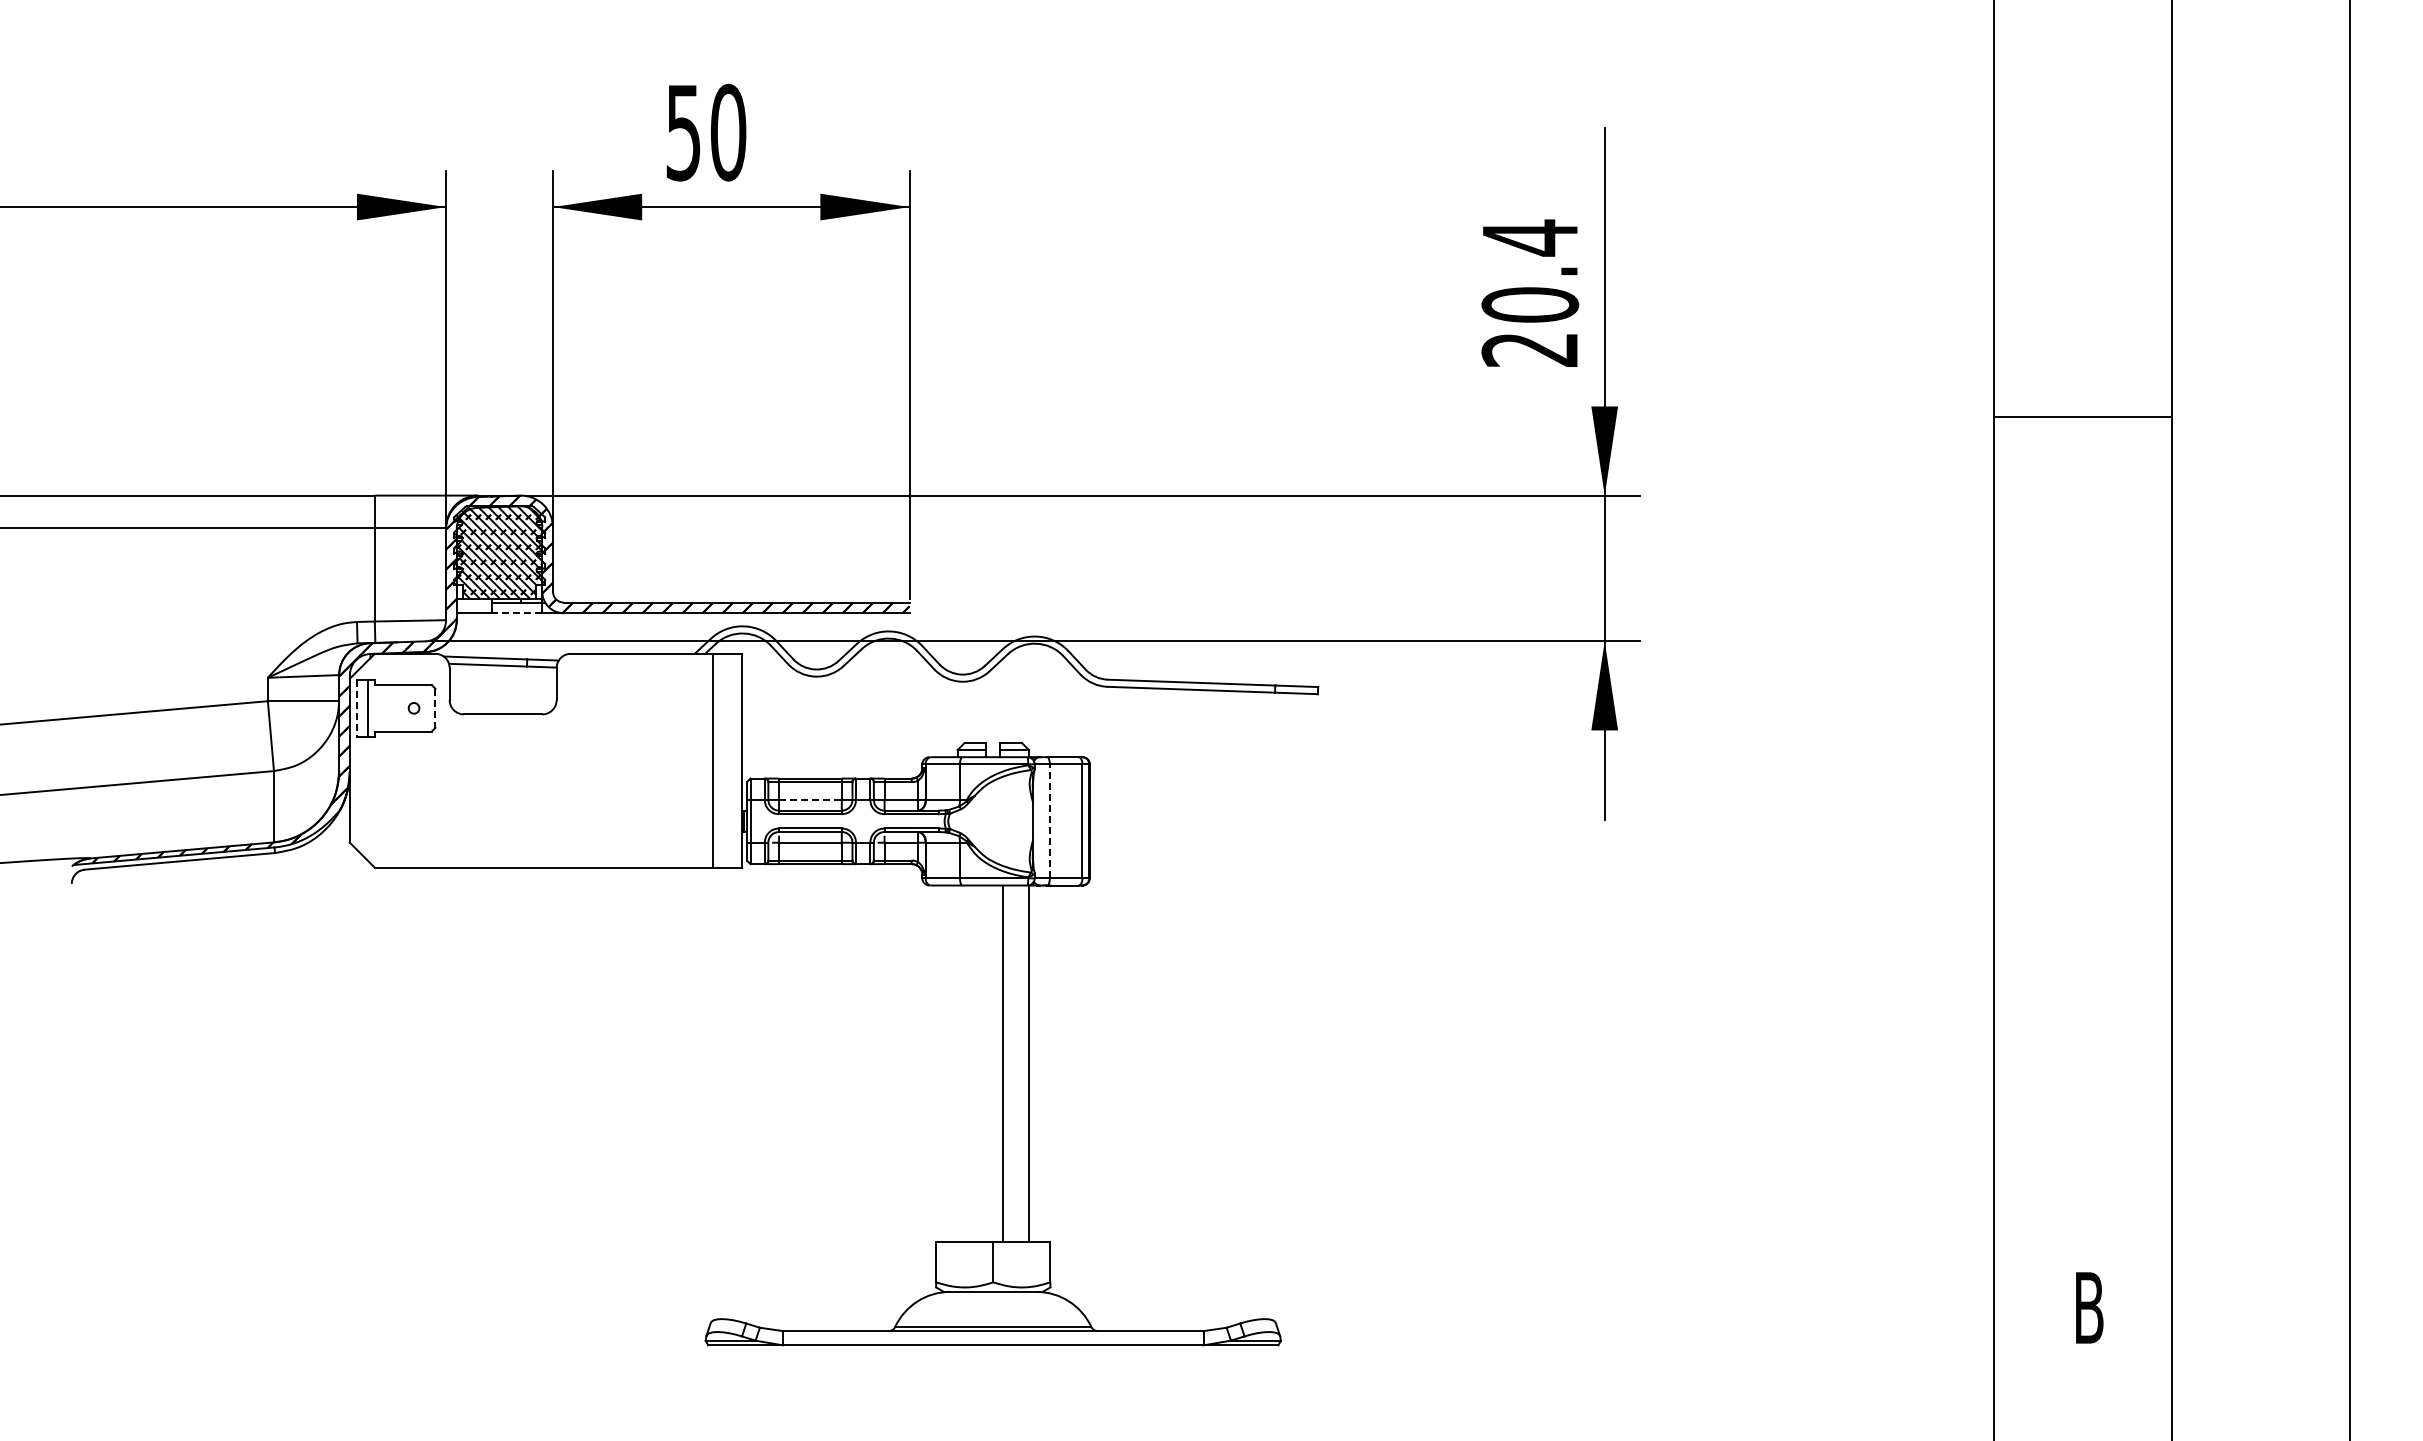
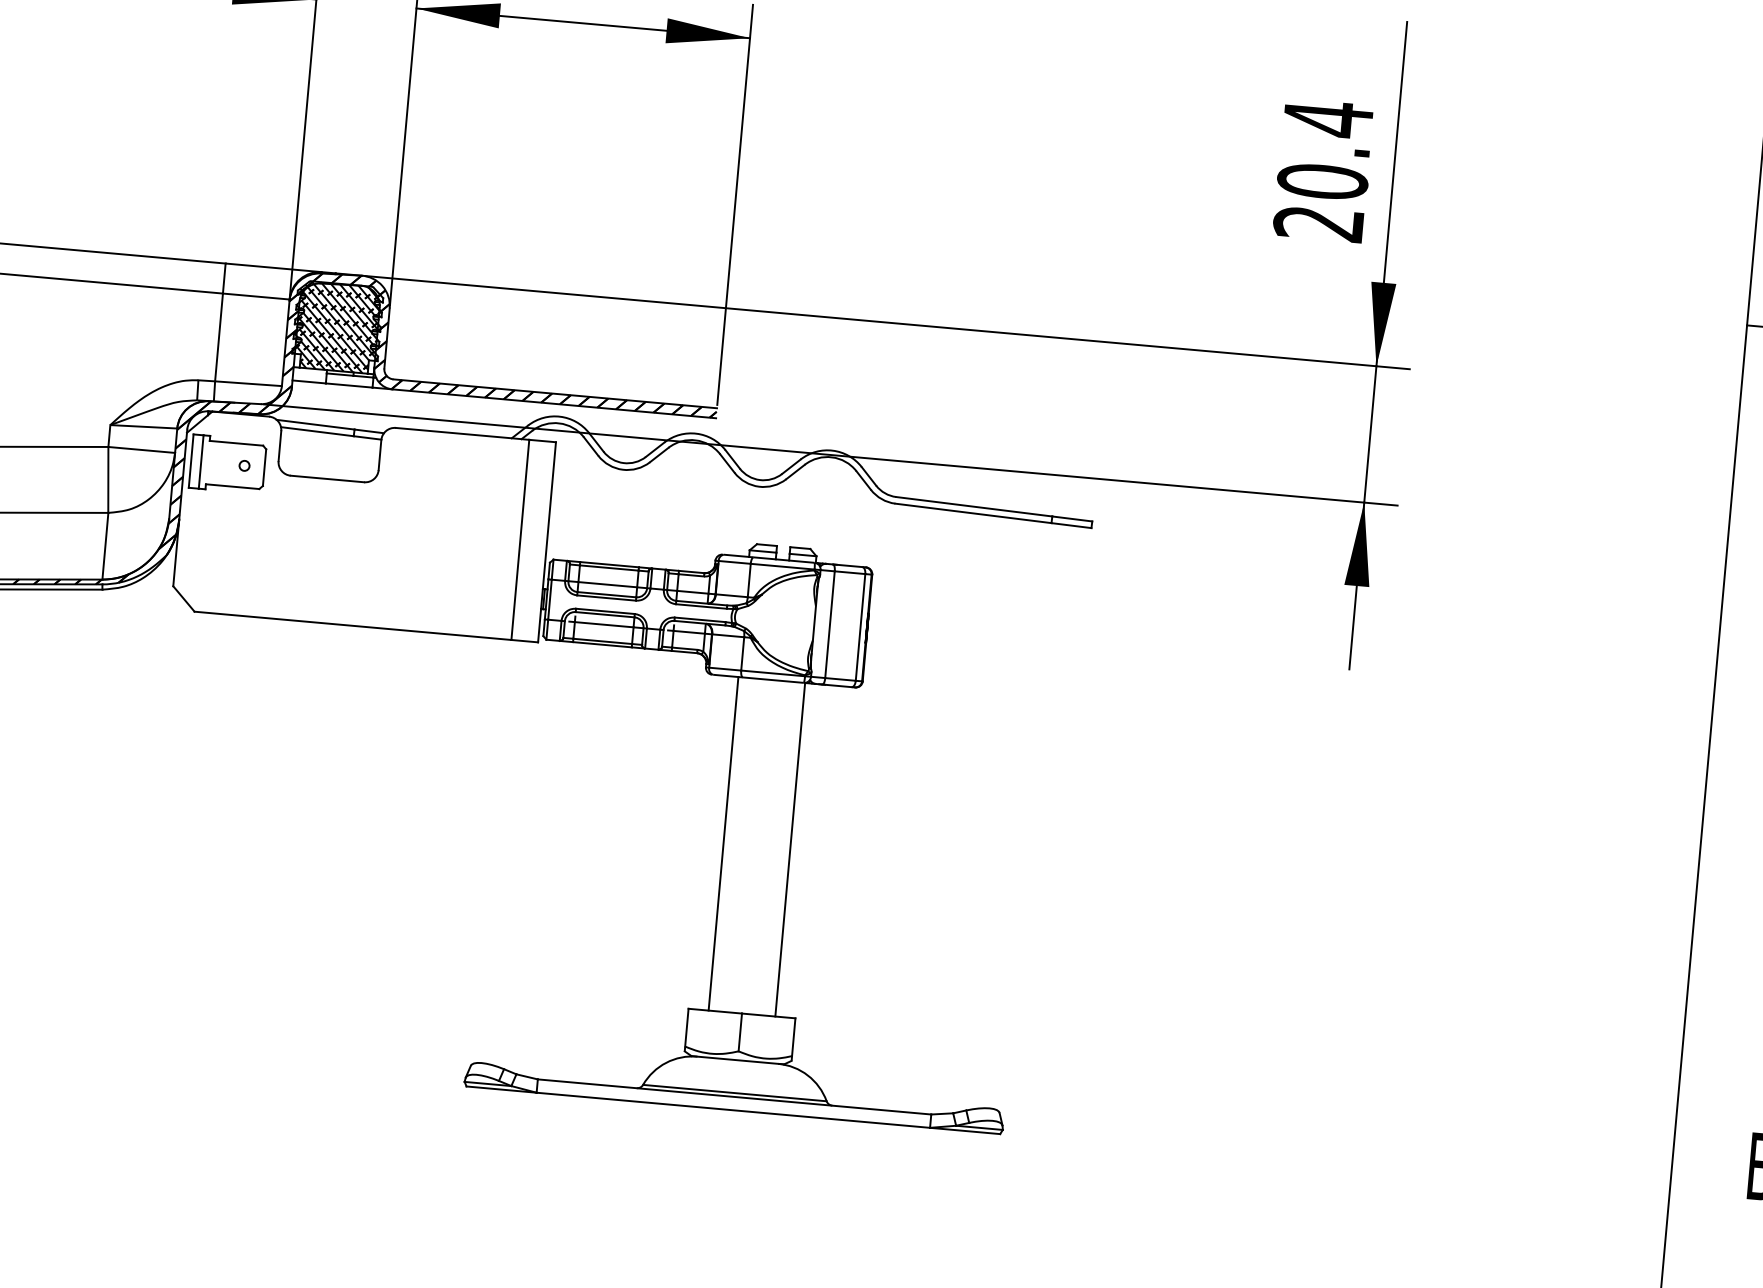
line: (517, 613) -> (349, 385), dashed -> solid
line: (356, 708) -> (190, 461), dashed -> solid
line: (435, 708) -> (264, 467), dashed -> solid
line: (810, 799) -> (607, 584), dashed -> solid
line: (1049, 820) -> (829, 623), dashed -> solid
line: (1002, 1063) -> (723, 843), moved

